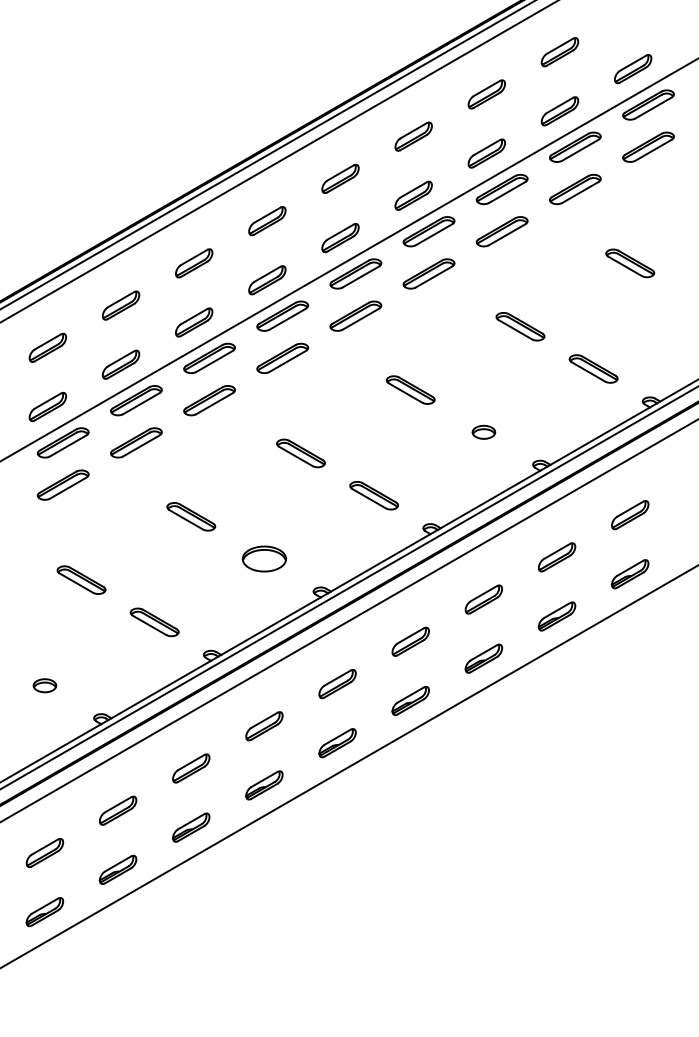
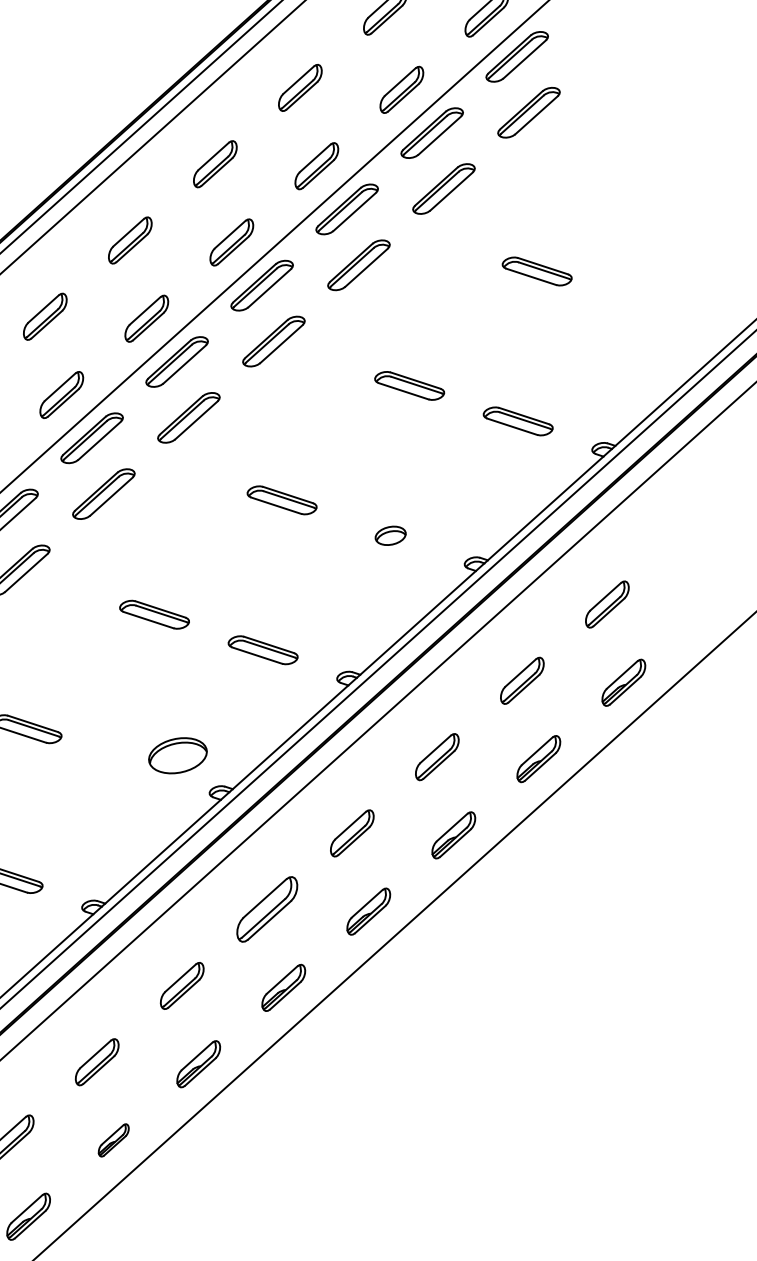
part: (263, 558) -> (176, 755), moved
part: (337, 684) -> (267, 910), size x1.4
part: (191, 827) -> (113, 1140), size x0.7

